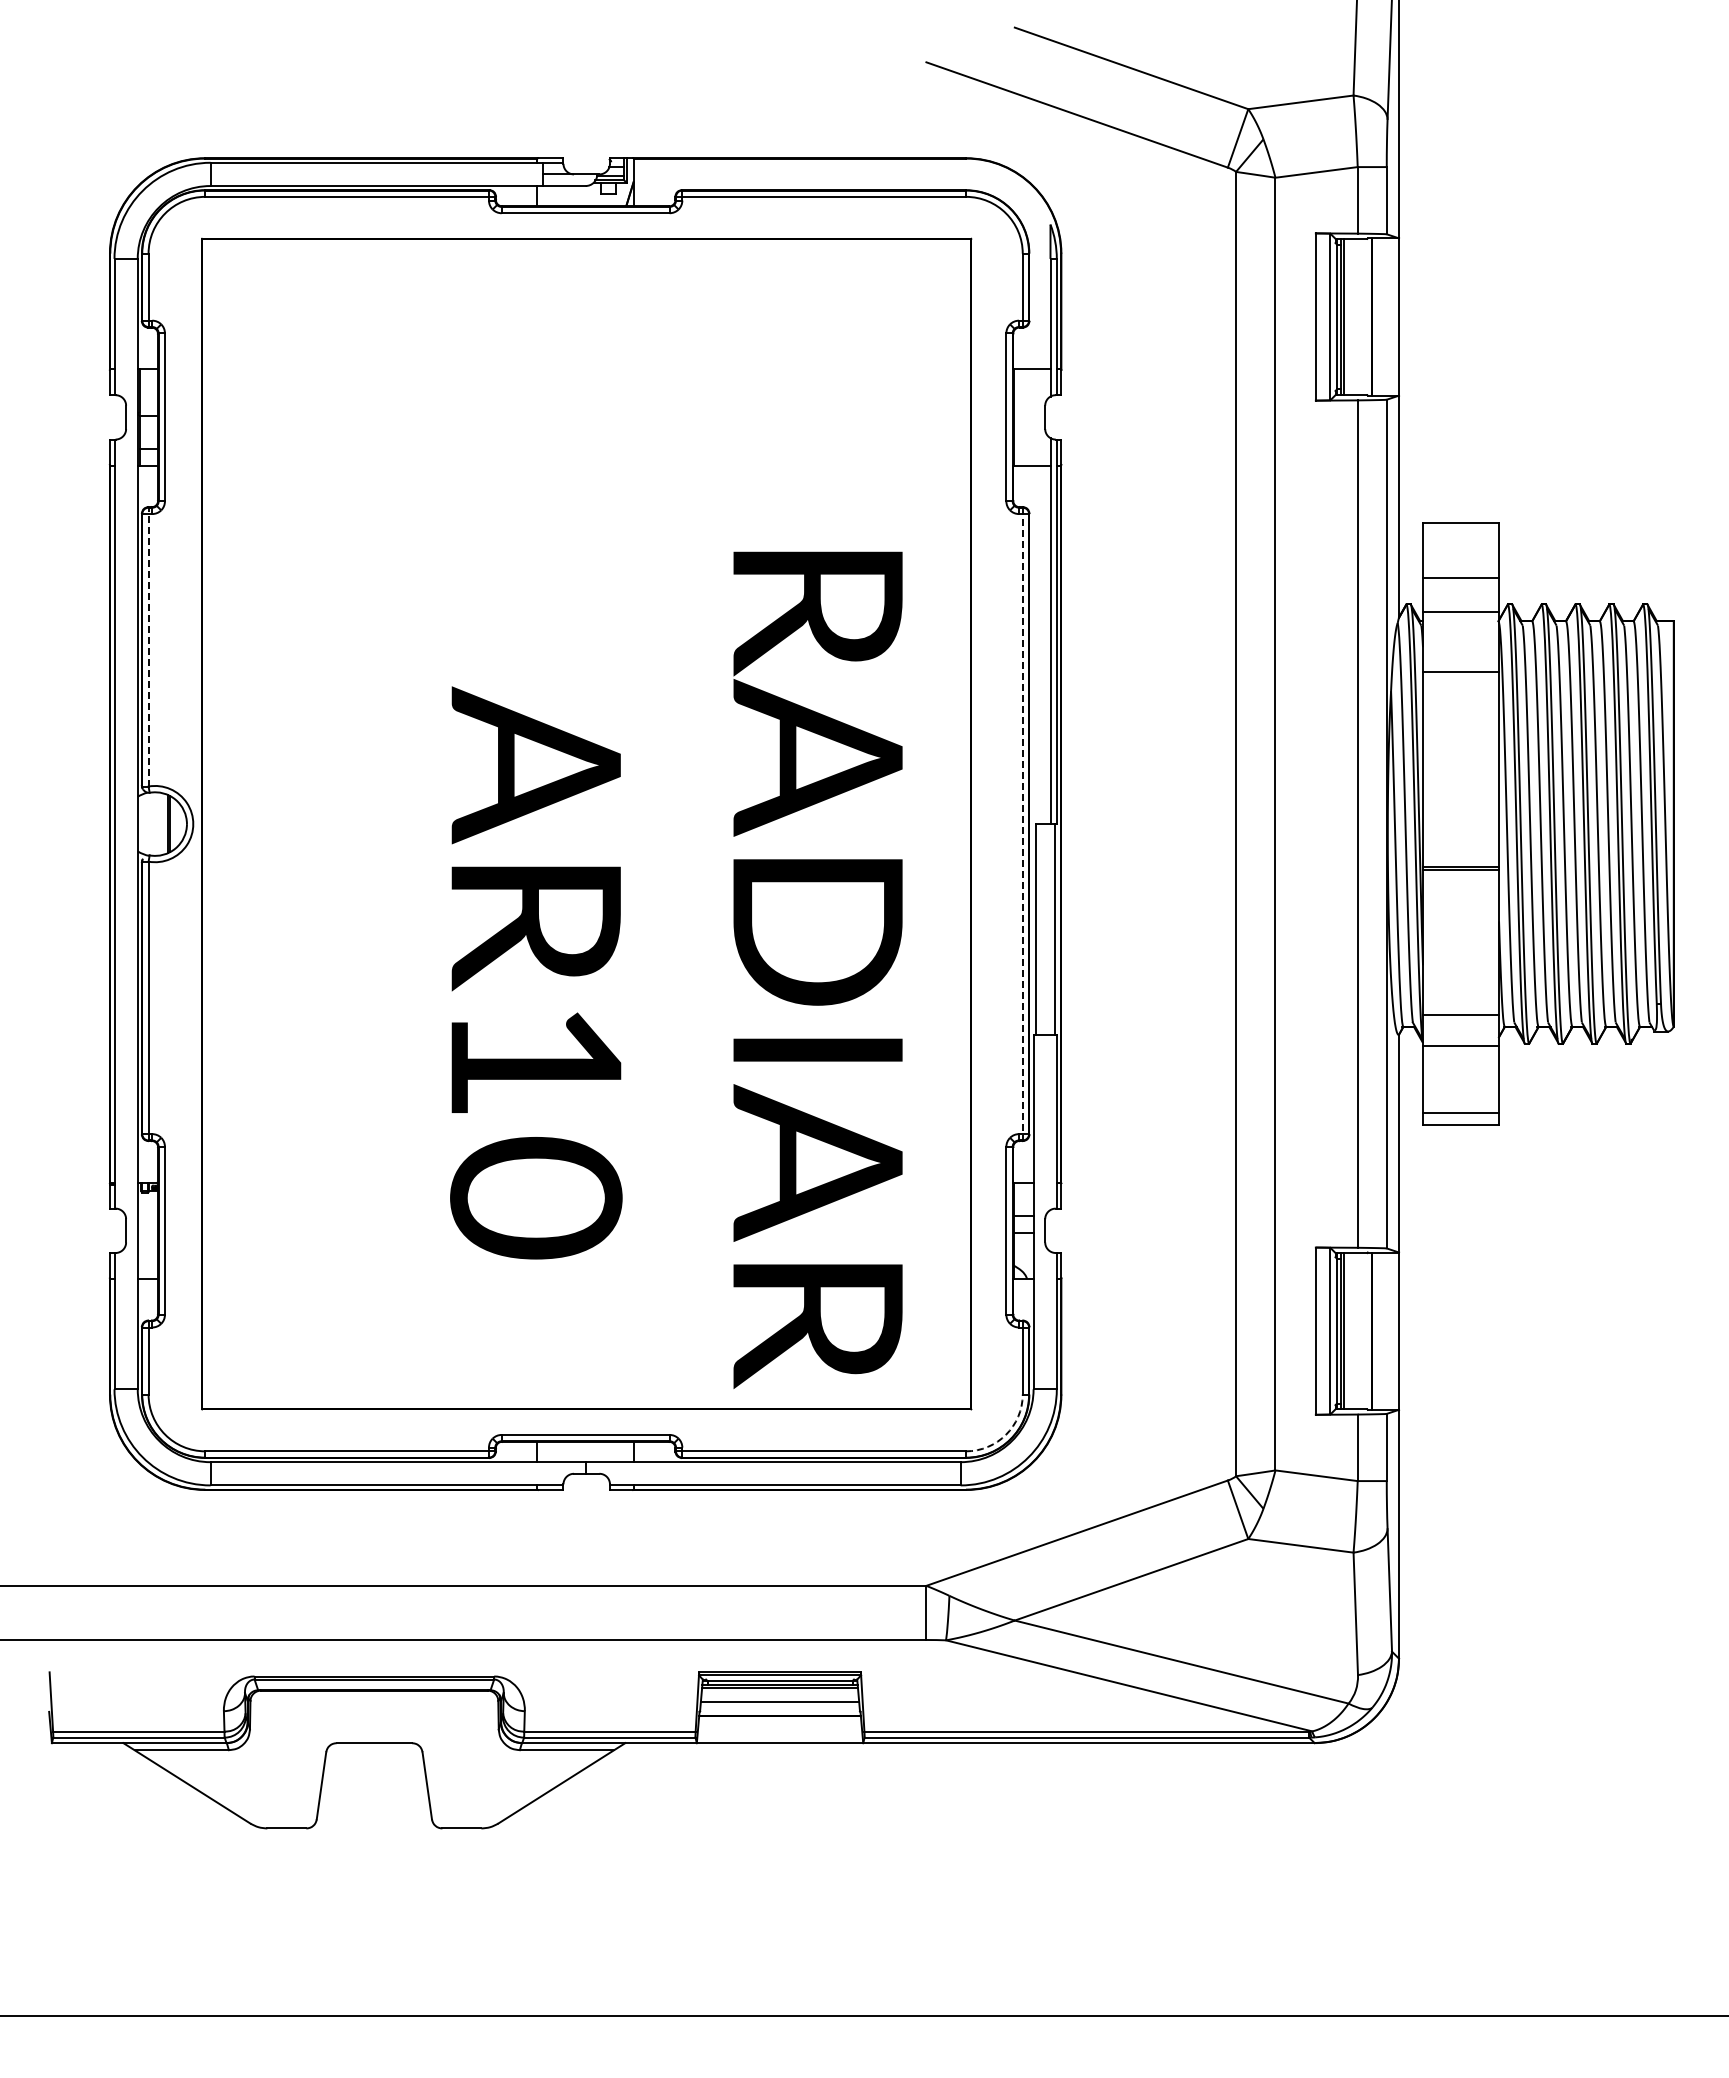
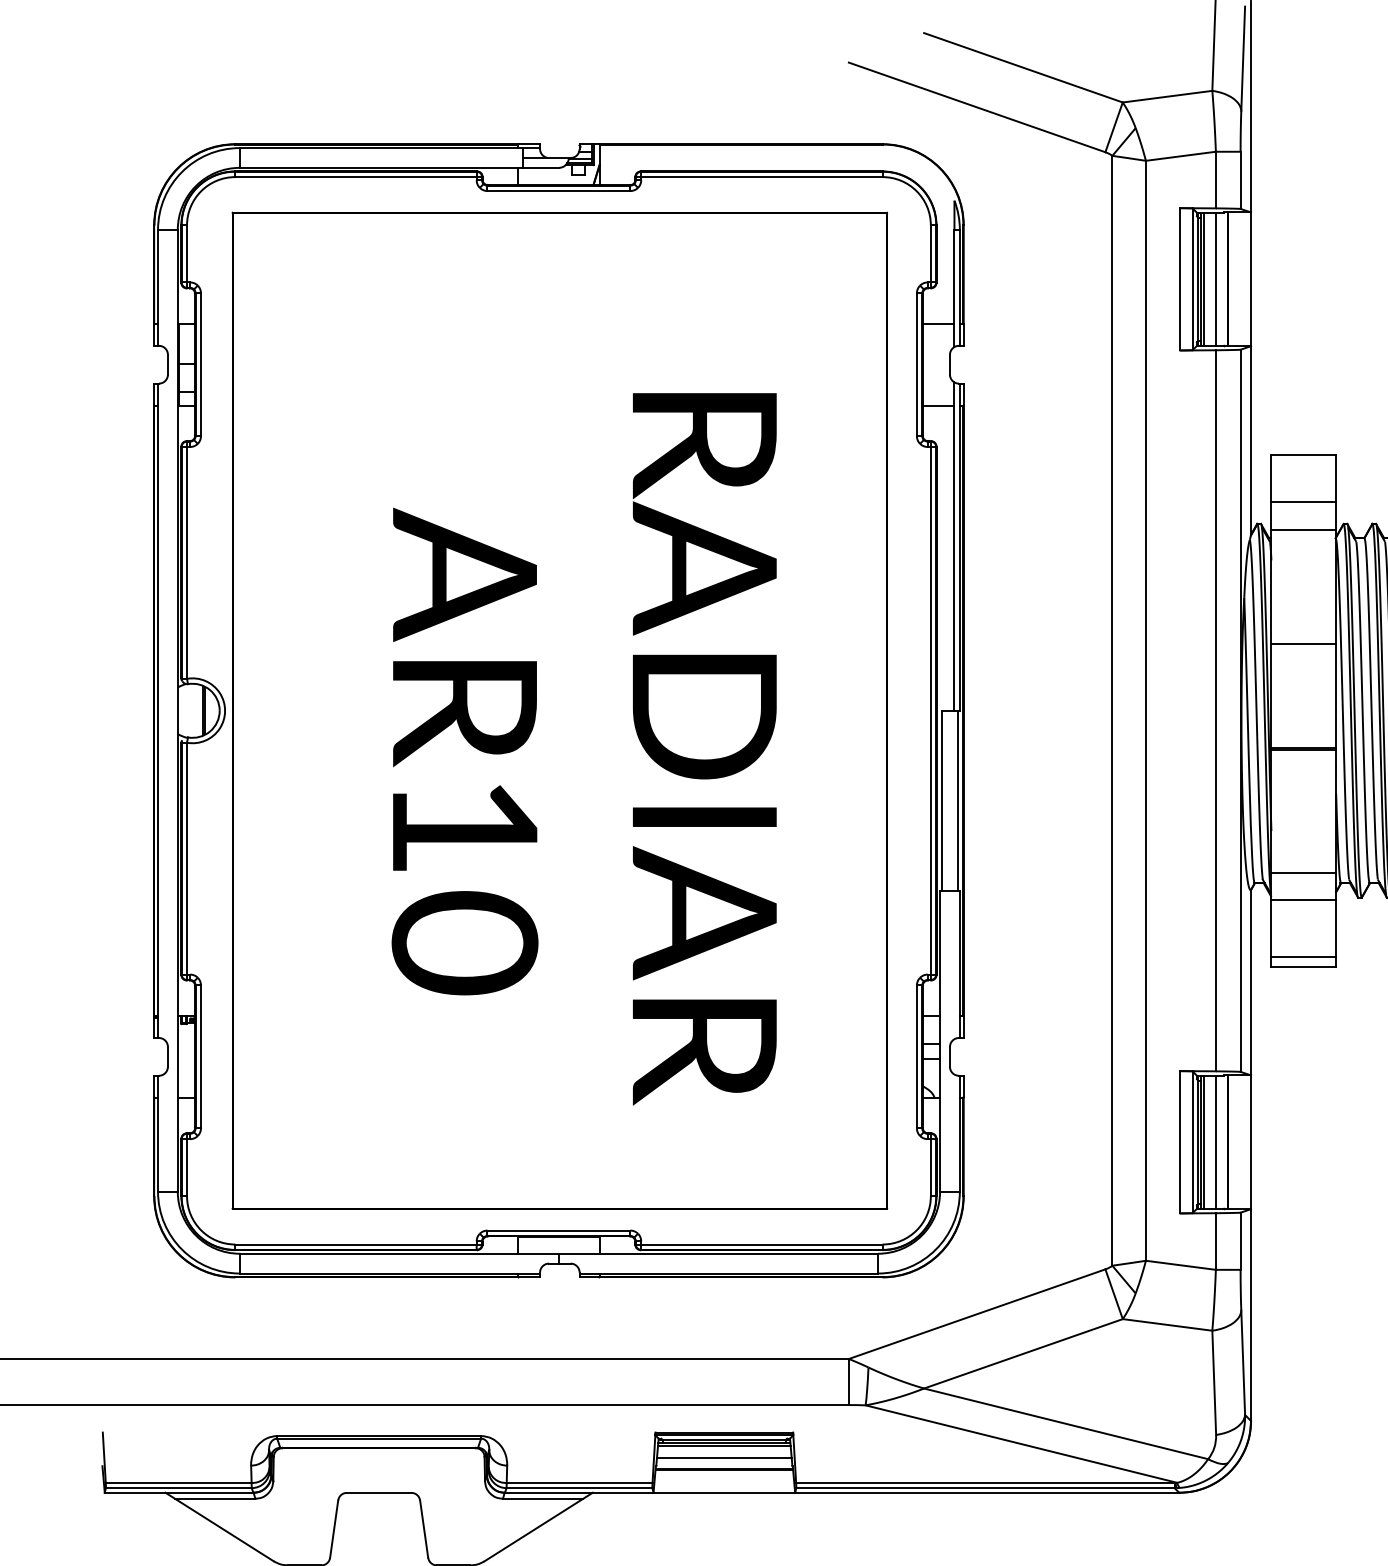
line: (1357, 316) -> (1215, 278), added
line: (148, 646) -> (186, 559), dashed -> solid
line: (1460, 672) -> (1303, 643), moved
line: (1022, 824) -> (930, 711), dashed -> solid
text: (676, 969) -> (584, 748), moved
line: (1357, 1331) -> (1215, 1142), added
arc: (1006, 1434) -> (917, 1230), dashed -> solid

